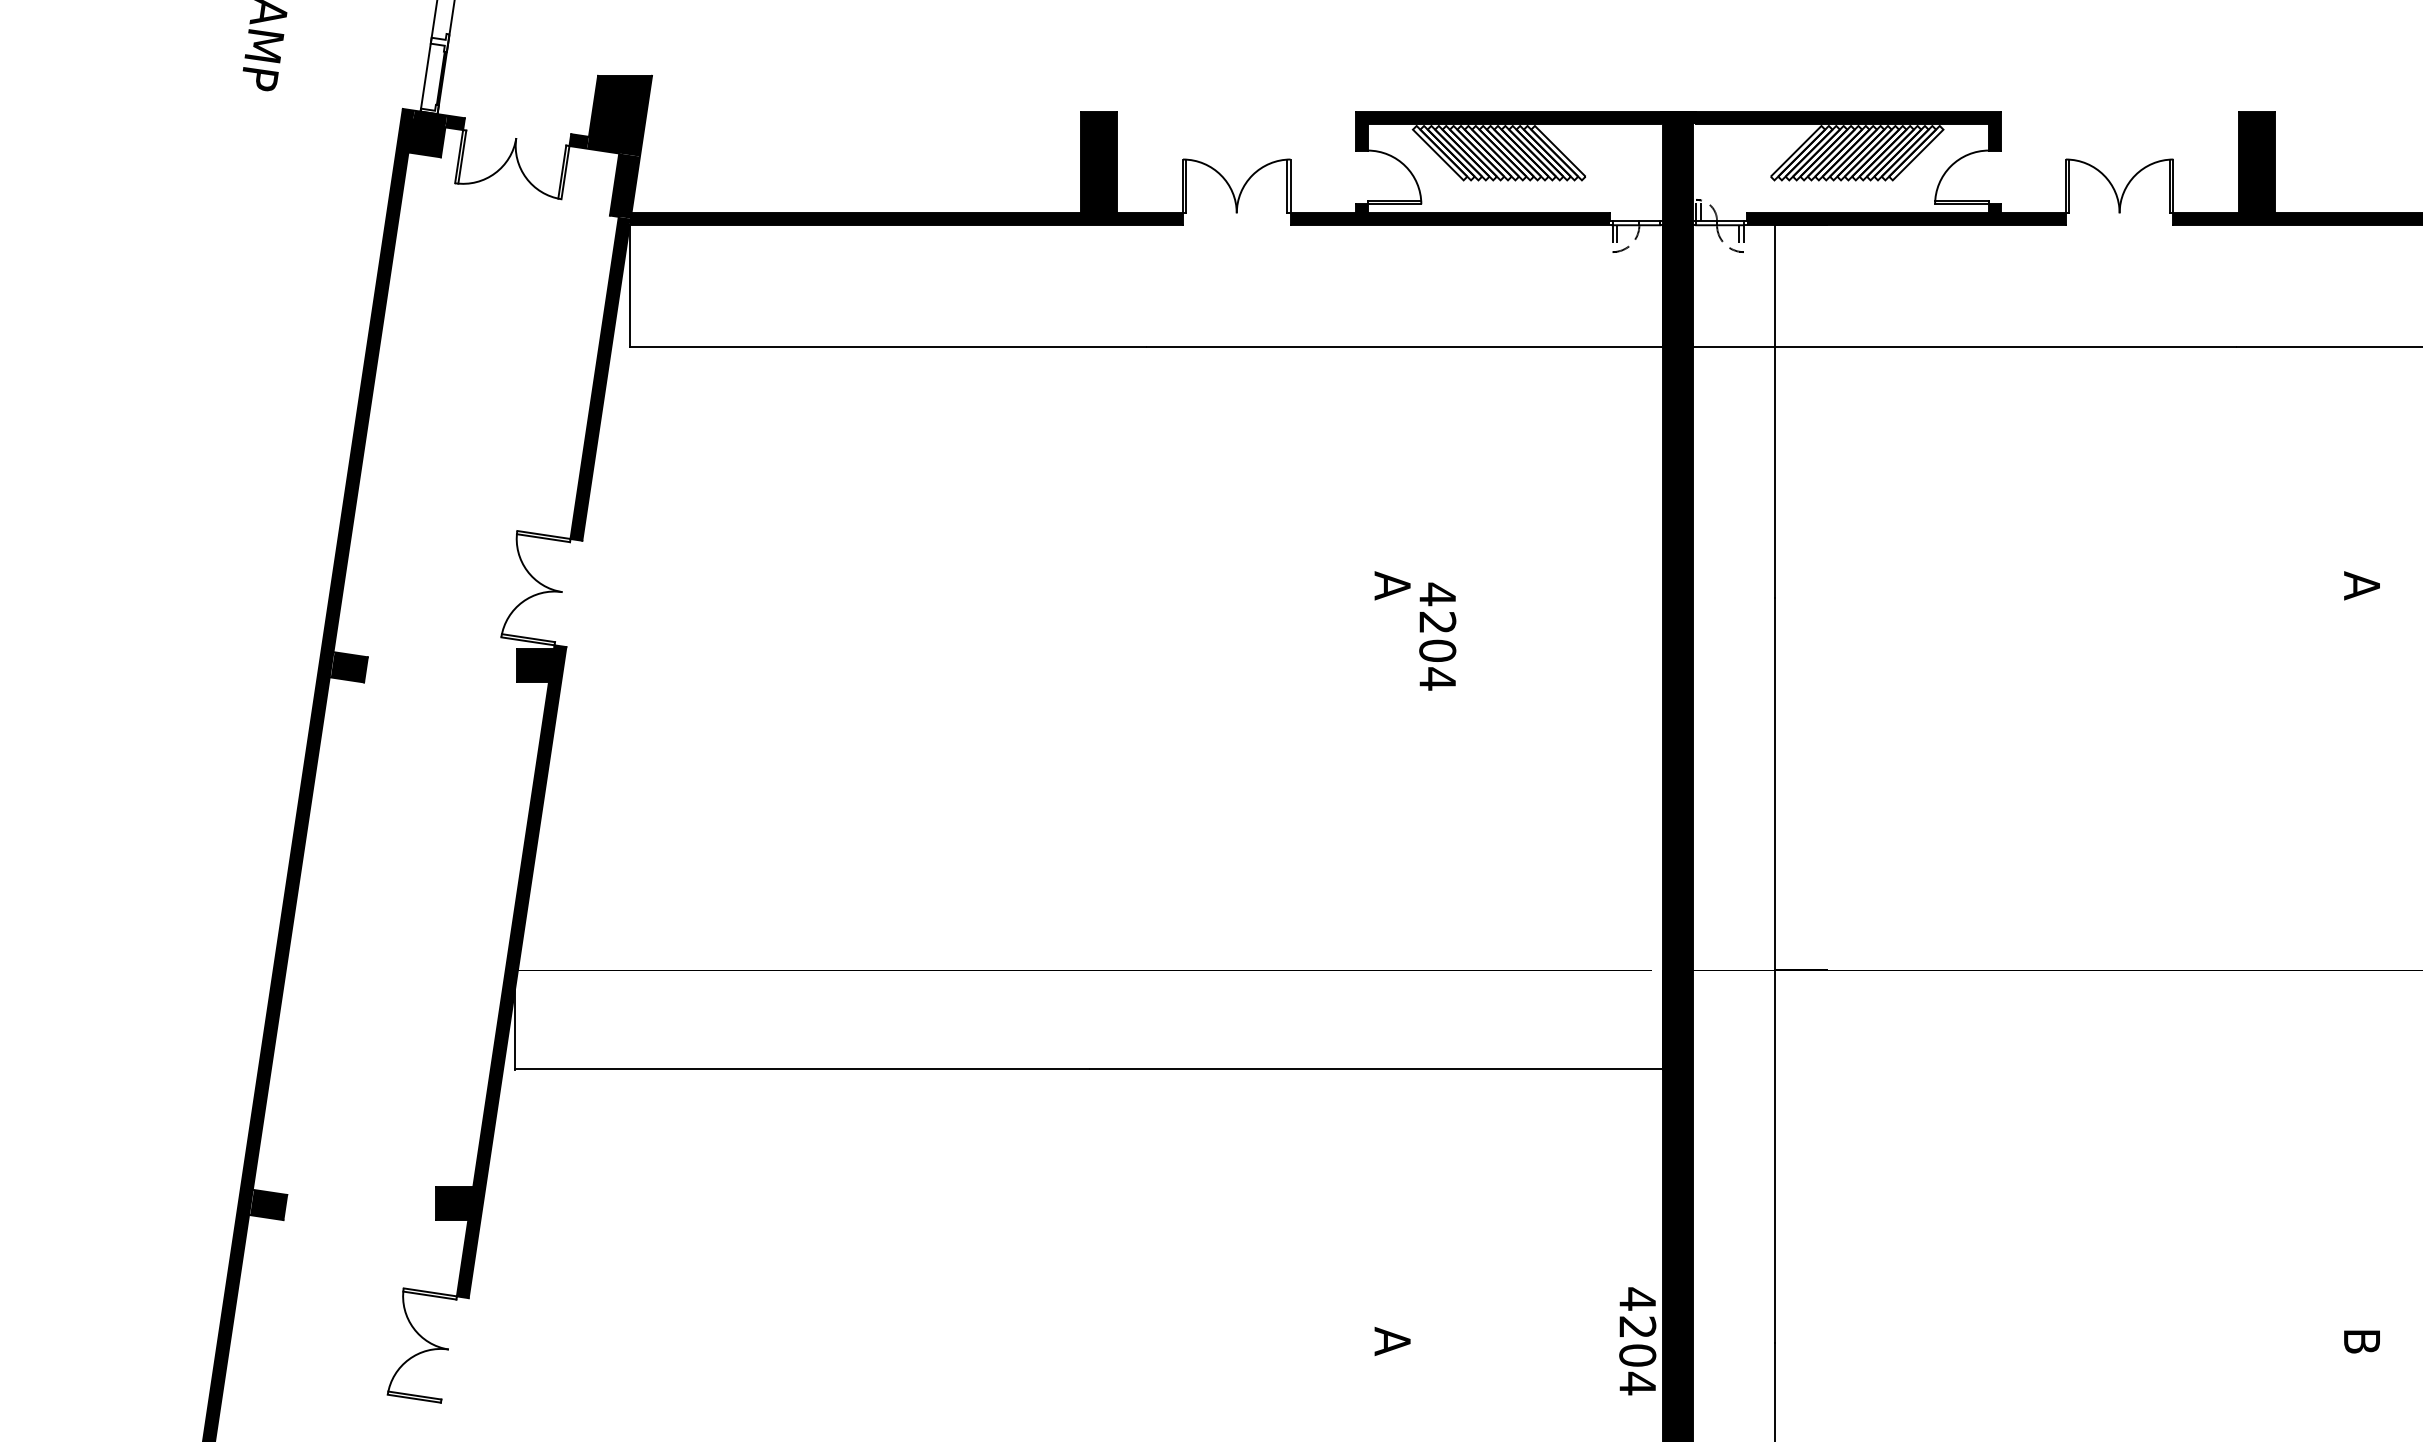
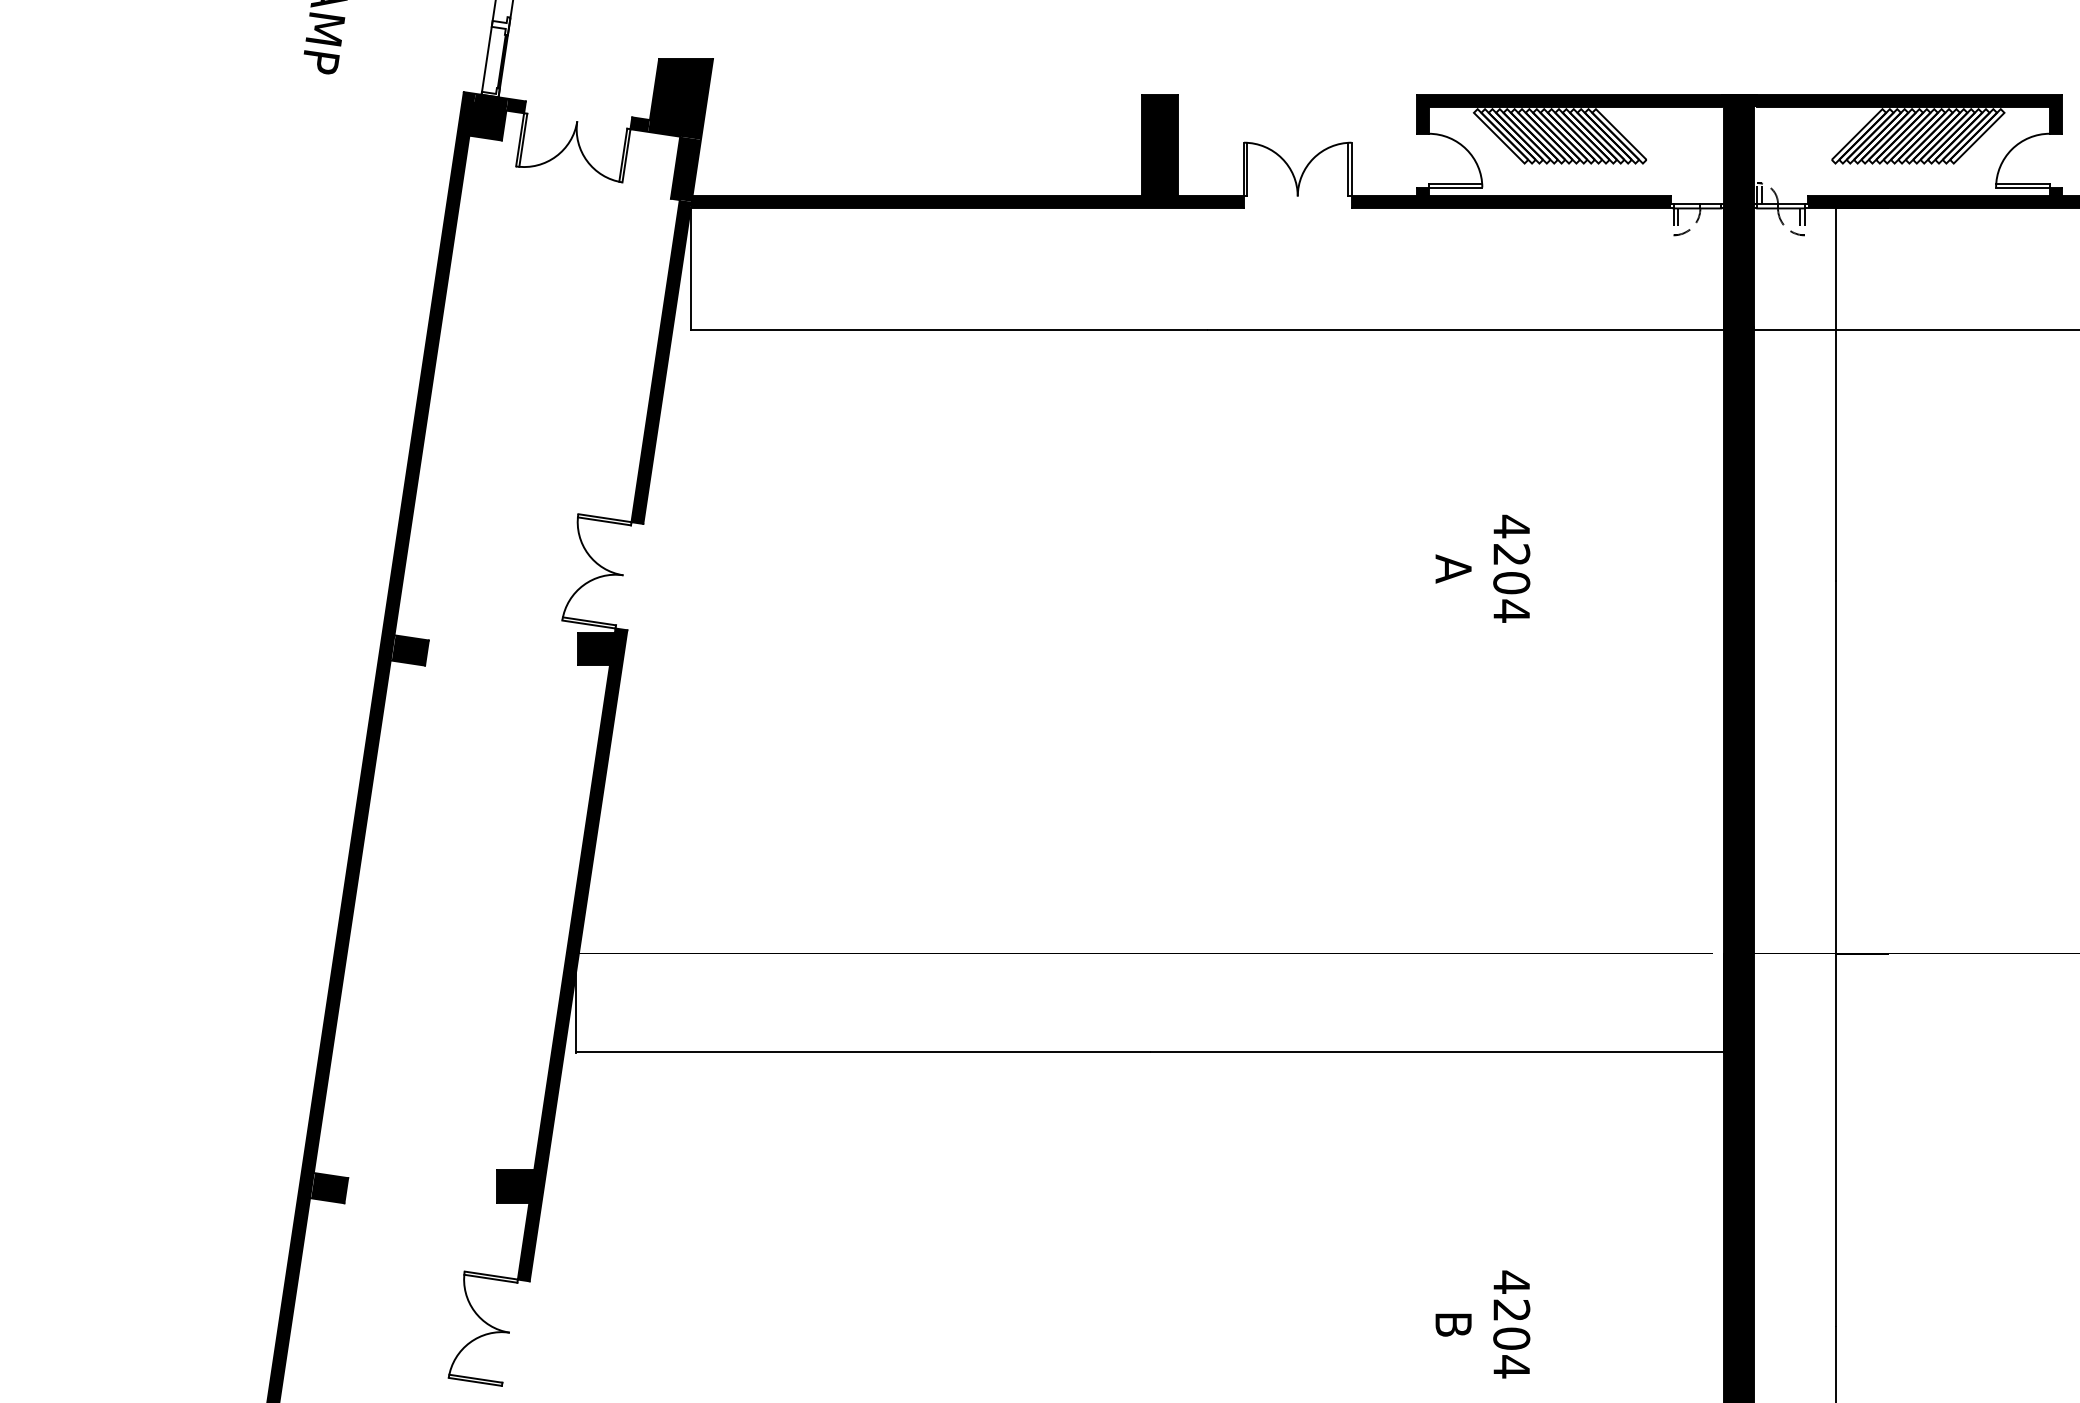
text: (1437, 636) -> (1511, 568), moved
text: (1392, 1341) -> (1453, 1324), A -> B
text: (1637, 1341) -> (1511, 1324), moved

